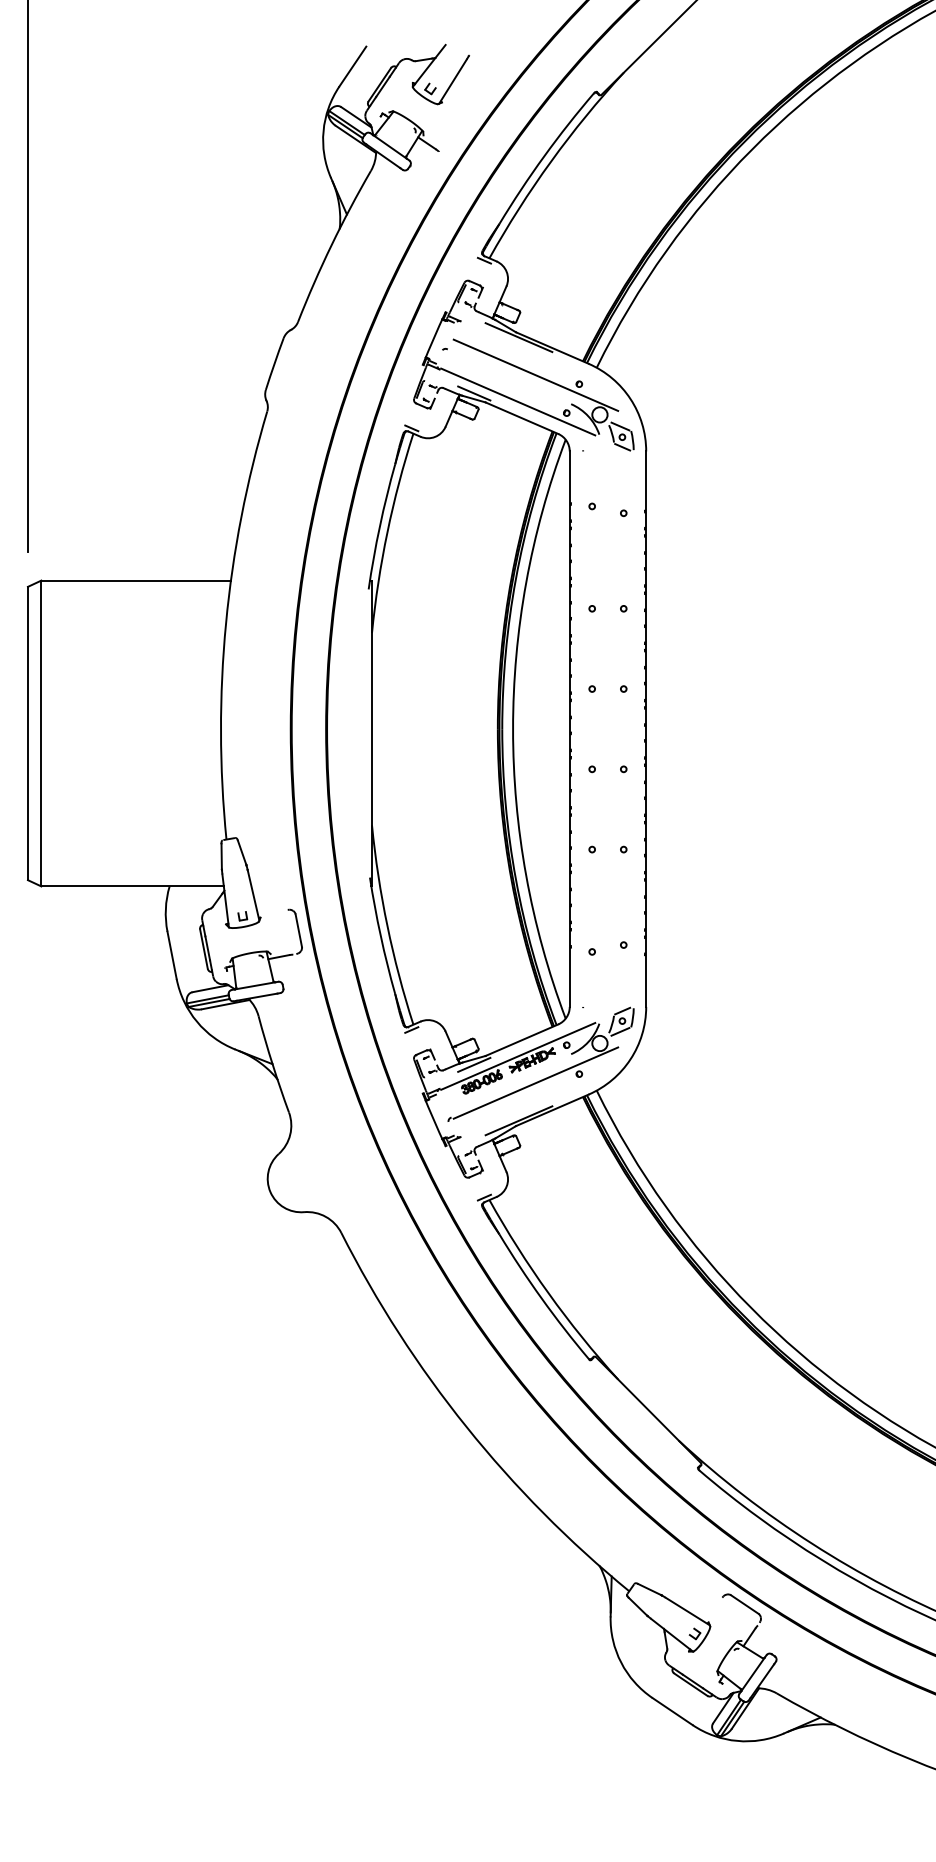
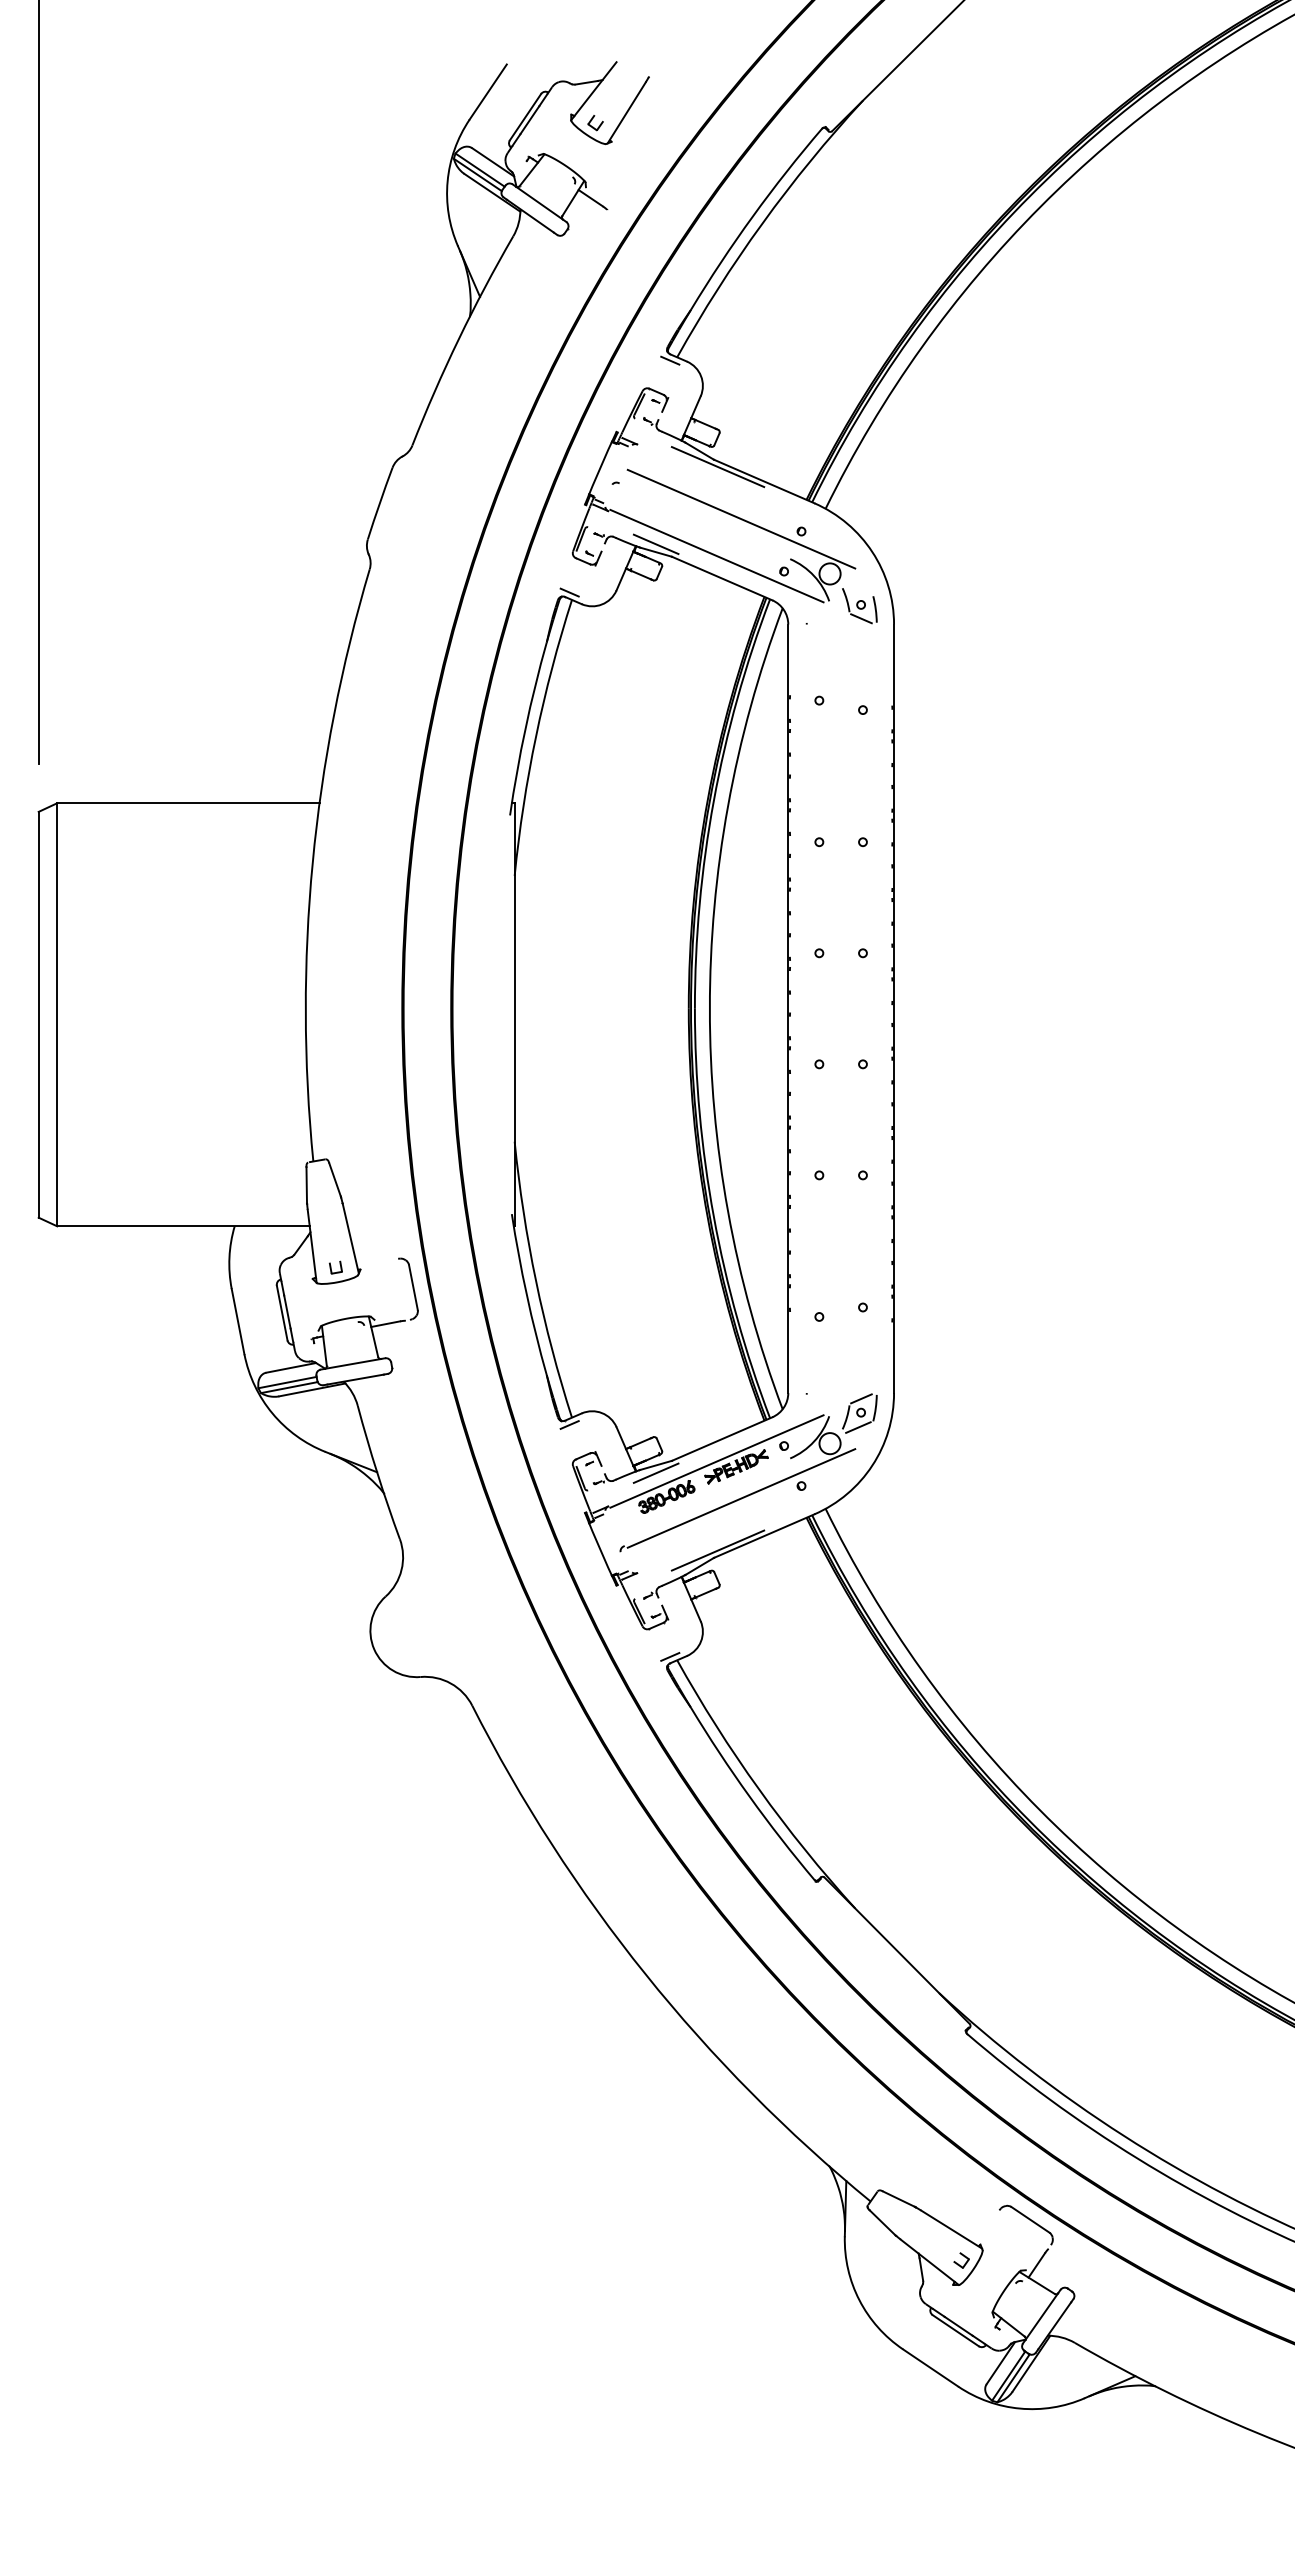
line: (620, 426) -> (858, 589), removed

